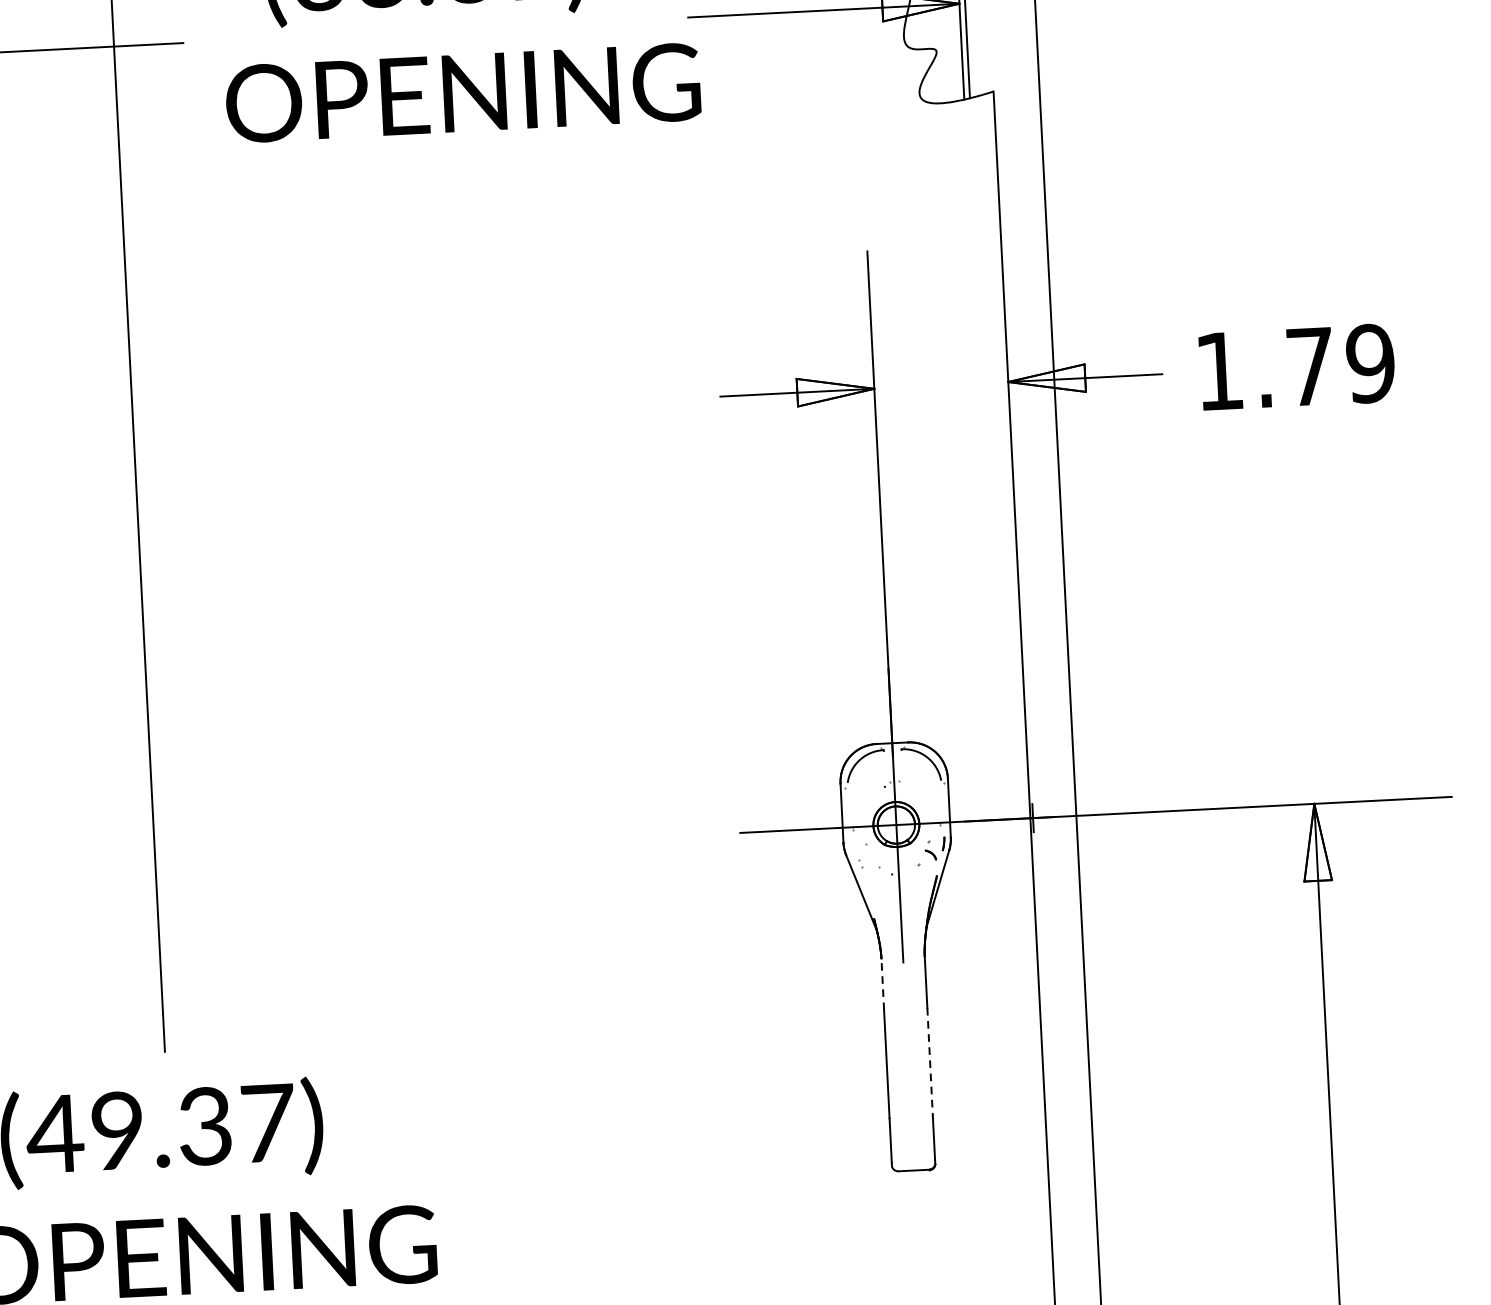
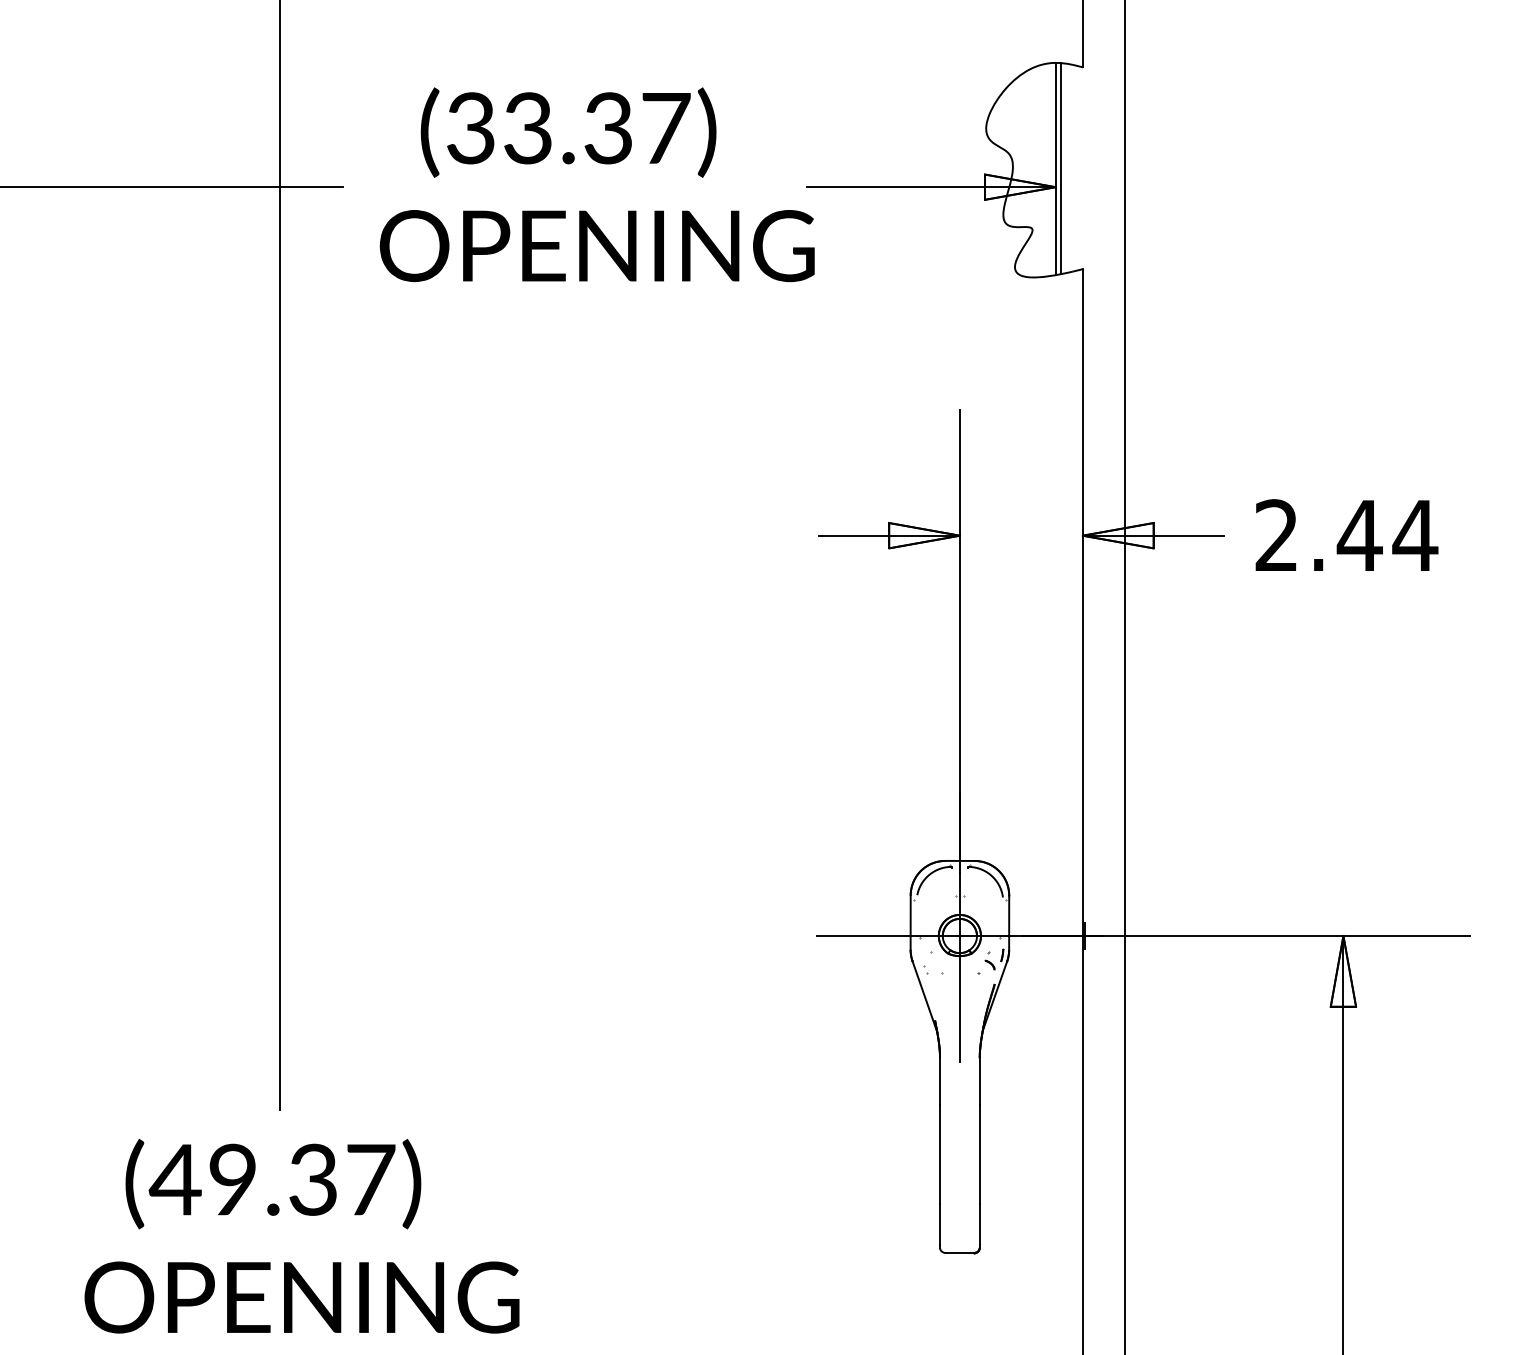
text: (1295, 367) -> (1346, 535), 1.79 -> 2.44
line: (883, 983) -> (940, 1080), dashed -> solid
line: (929, 1062) -> (979, 1154), dashed -> solid

